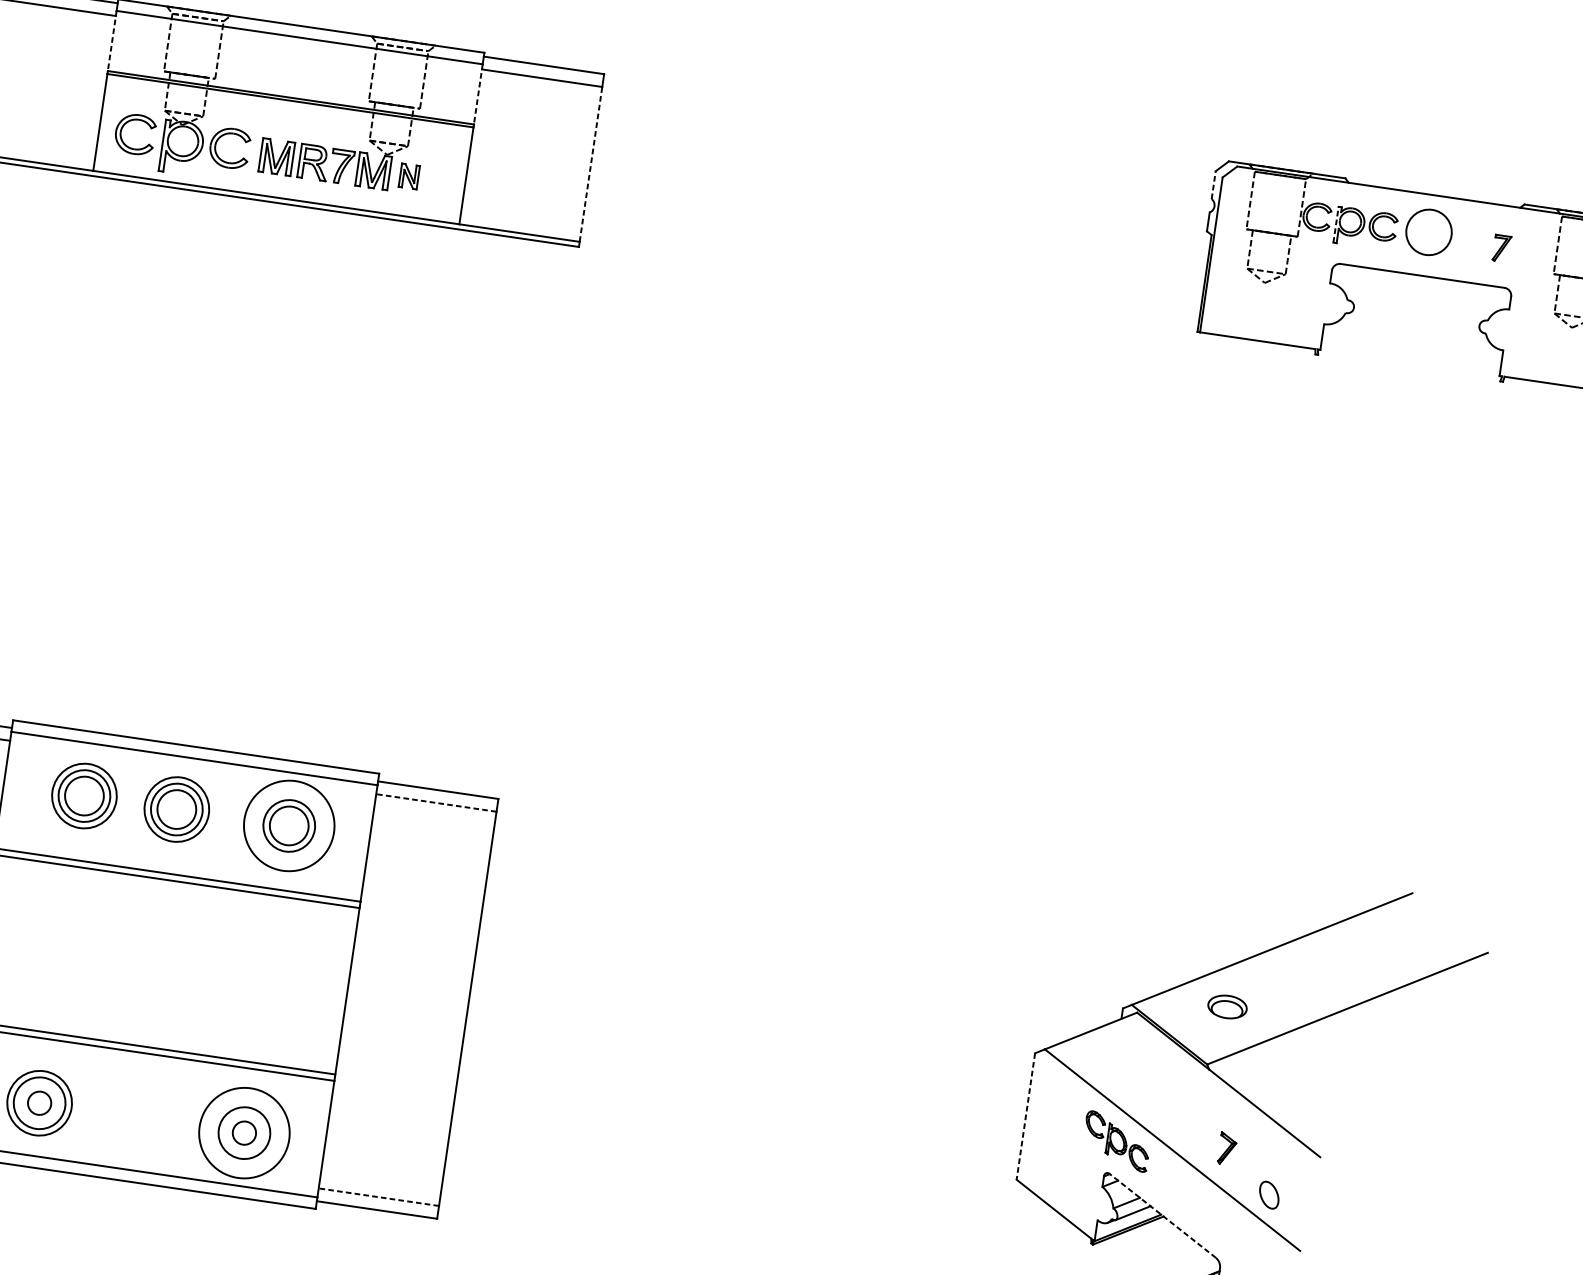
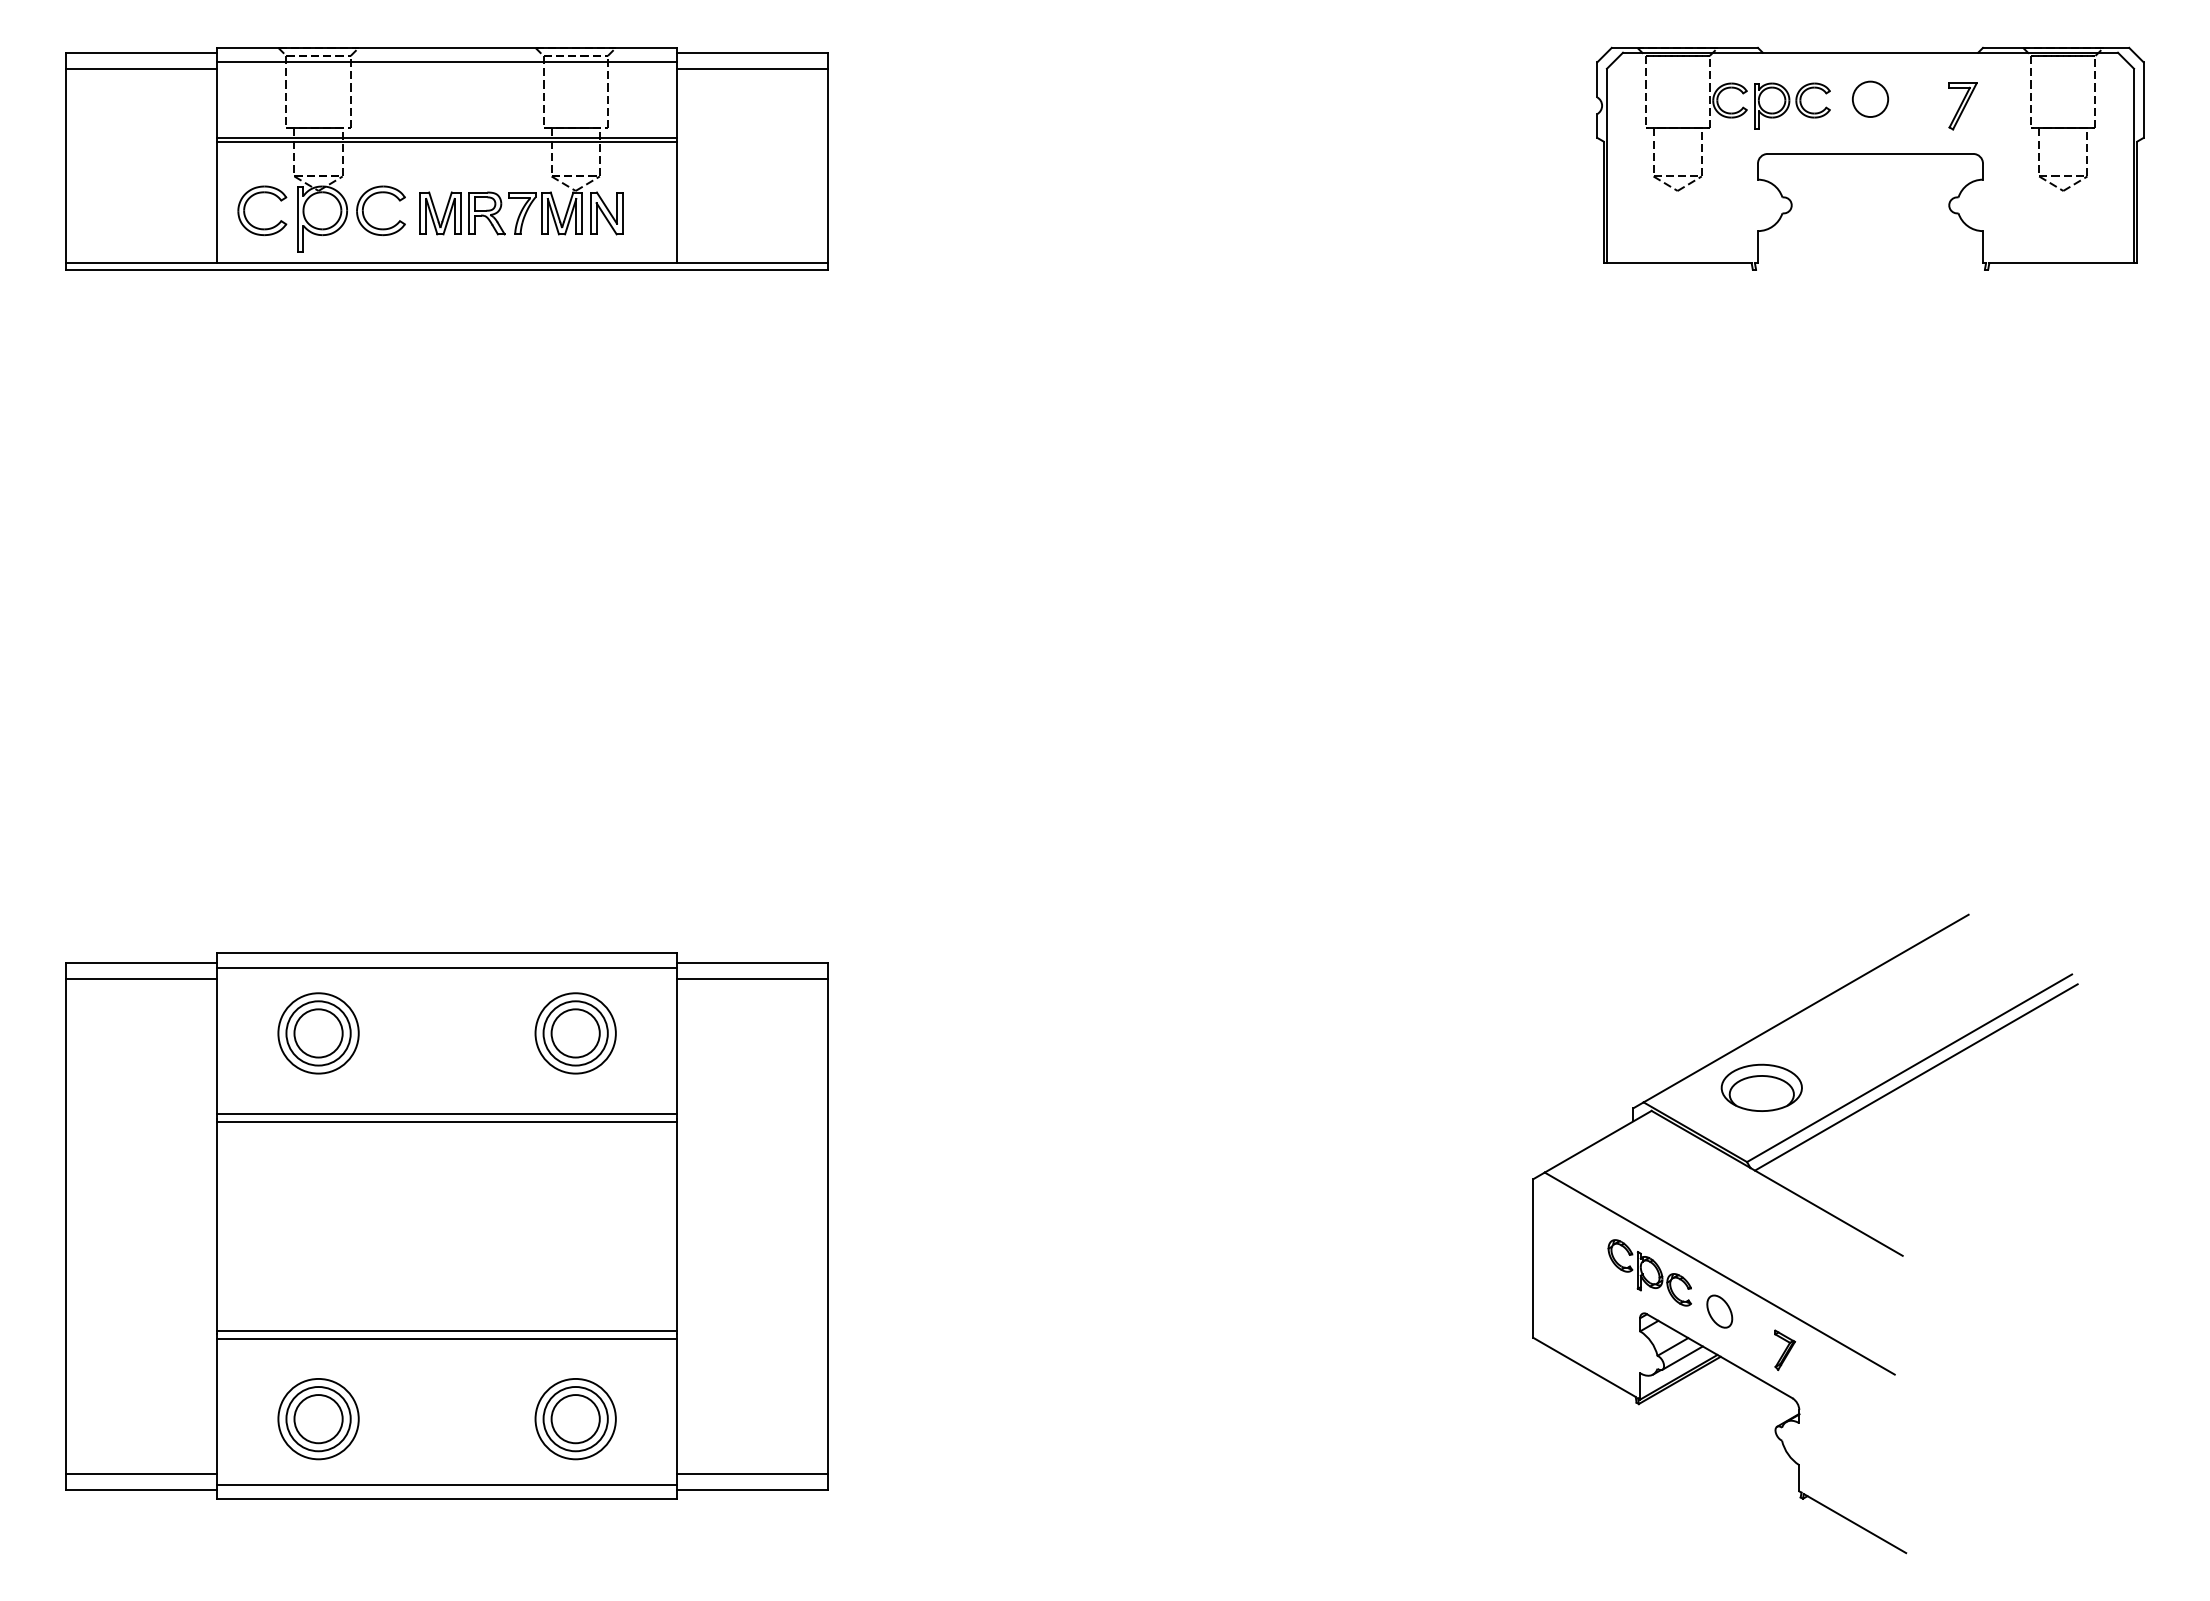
line: (112, 41) -> (217, 100), dashed -> solid
line: (477, 94) -> (676, 100), dashed -> solid
line: (591, 164) -> (828, 165), dashed -> solid
part: (409, 176) -> (606, 213), size x1.43
line: (1213, 184) -> (1597, 79), dashed -> solid
line: (1335, 224) -> (1754, 106), dashed -> solid
circle: (1429, 232) -> (1870, 99), size x0.62
part: (1501, 248) -> (1962, 106), size x1.43
line: (436, 802) -> (752, 978), dashed -> solid
part: (176, 809) -> (434, 1033), removed
circle: (289, 825) -> (575, 1033), size x0.71
part: (1227, 1006) -> (1761, 1087), size x1.67
line: (1352, 1016) -> (1916, 1077), added
circle: (39, 1103) -> (318, 1419), size x1.67
line: (1025, 1117) -> (1533, 1259), dashed -> solid
circle: (244, 1132) -> (575, 1418), size x0.71
circle: (244, 1133) -> (575, 1419), size x1.67
part: (1226, 1149) -> (1784, 1350), moved
part: (1269, 1195) -> (1719, 1311), moved
line: (378, 1196) -> (752, 1473), dashed -> solid
line: (1162, 1216) -> (1719, 1356), dashed -> solid

